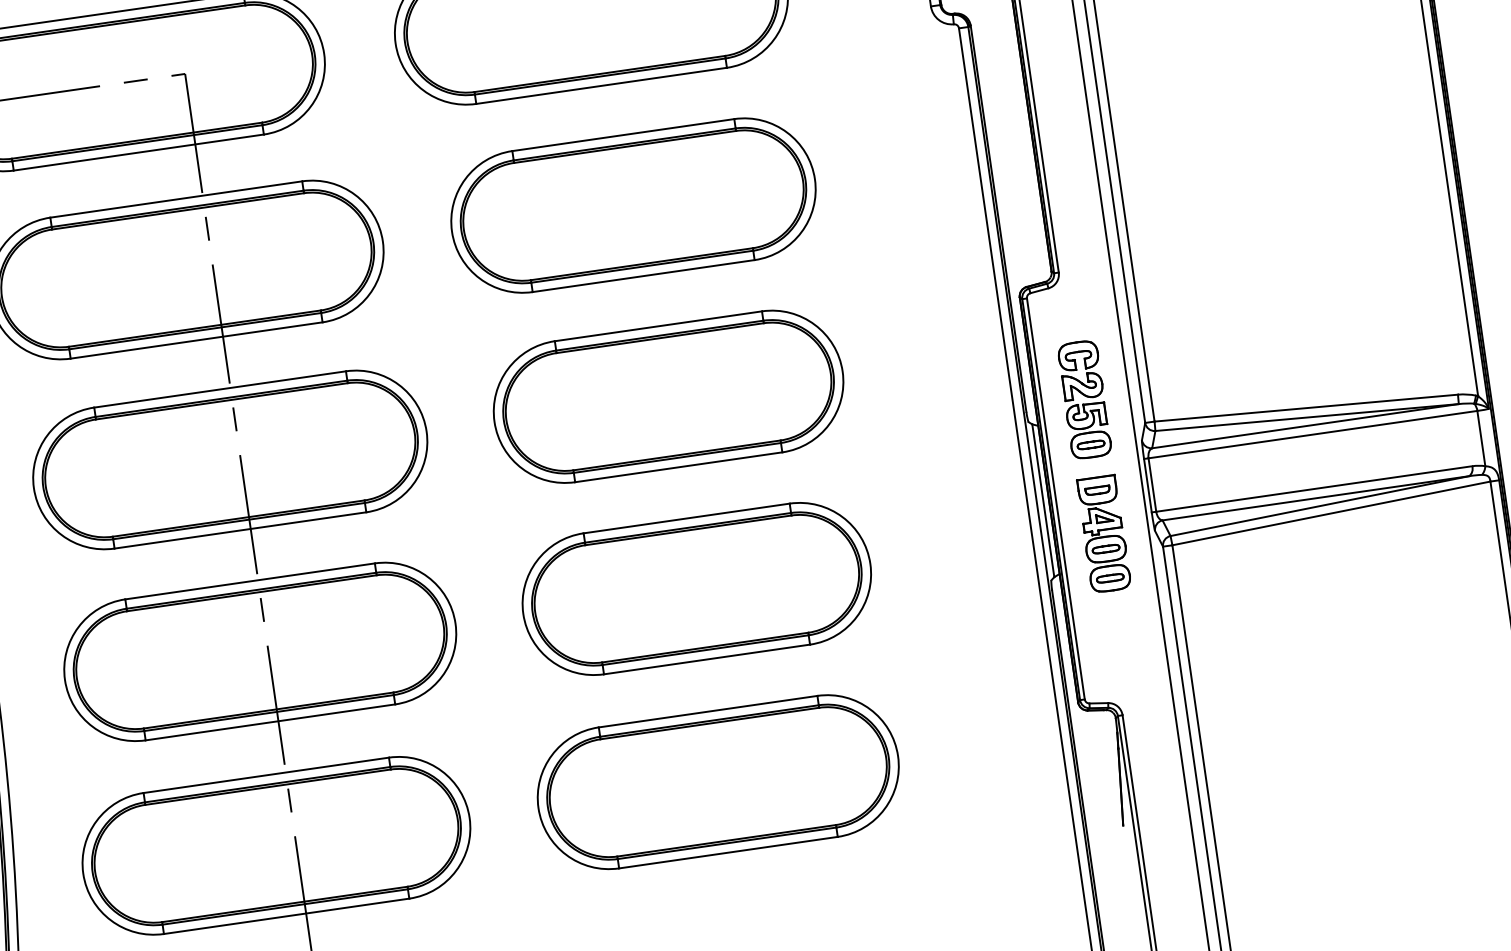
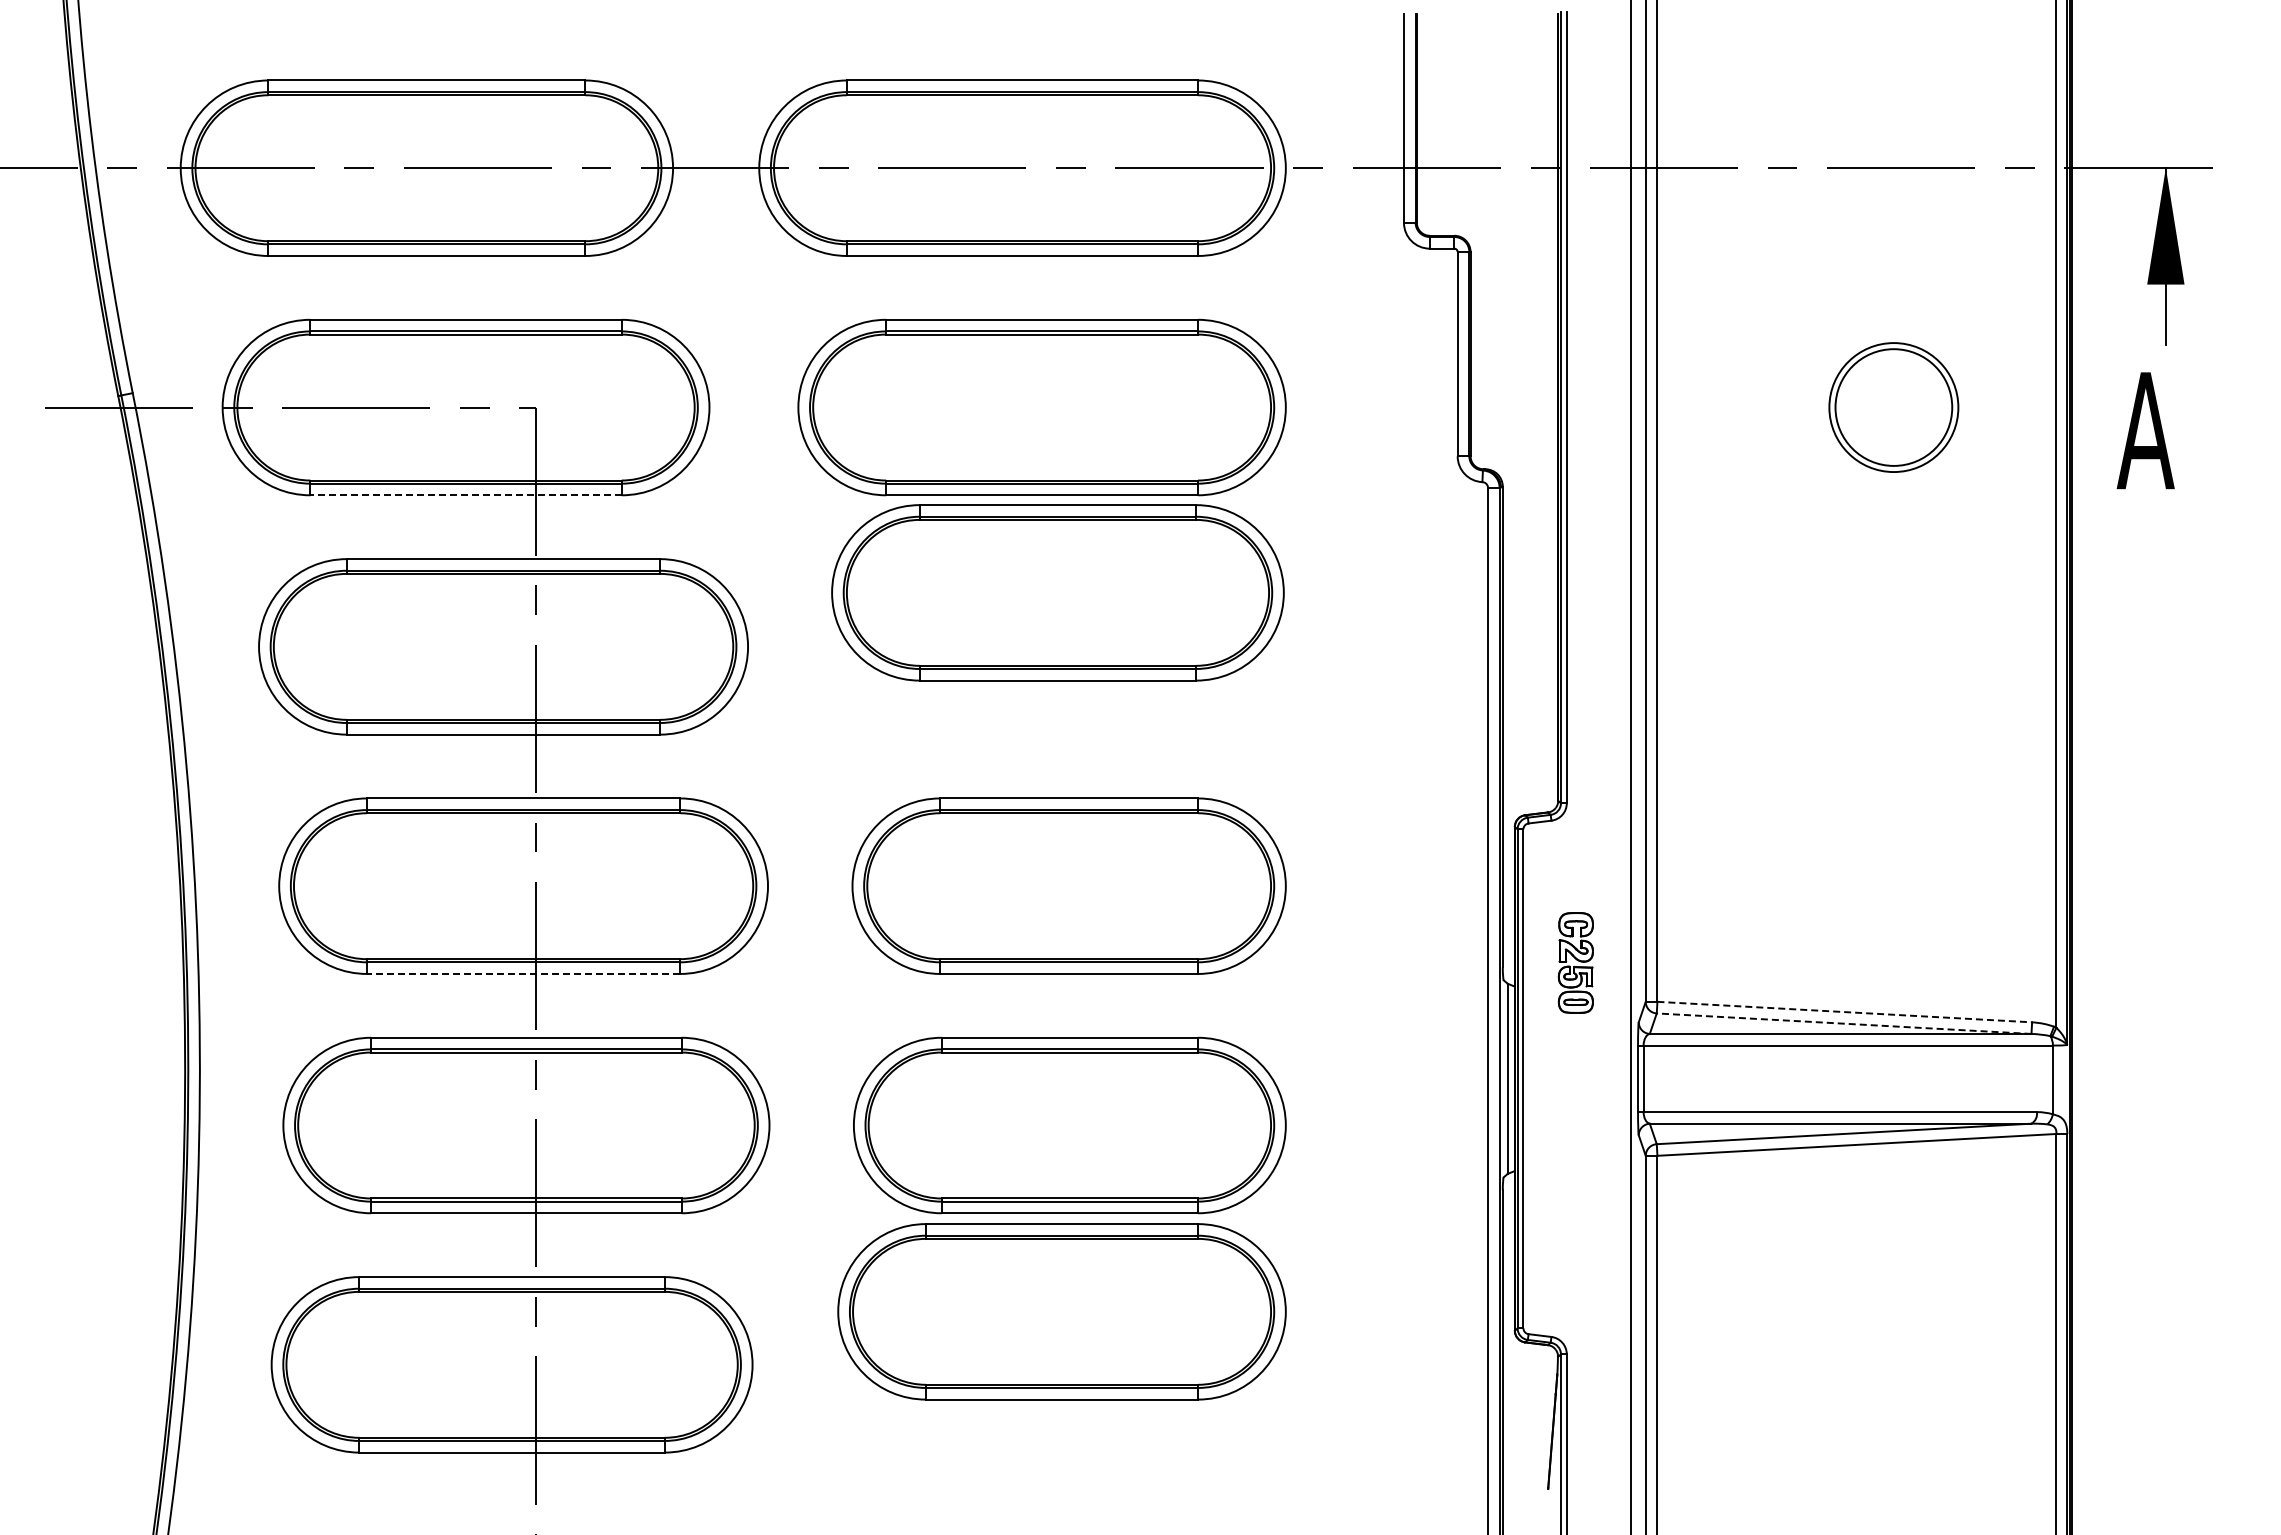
line: (139, 152) -> (466, 495), solid -> dashed
part: (633, 205) -> (1057, 592), moved
part: (1084, 399) -> (1575, 962), size x0.7
line: (1306, 408) -> (1844, 1012), solid -> dashed
line: (1307, 417) -> (1844, 1023), solid -> dashed
line: (240, 530) -> (523, 973), solid -> dashed
part: (1103, 533) -> (1575, 1129), removed
part: (717, 781) -> (1061, 1311), moved

